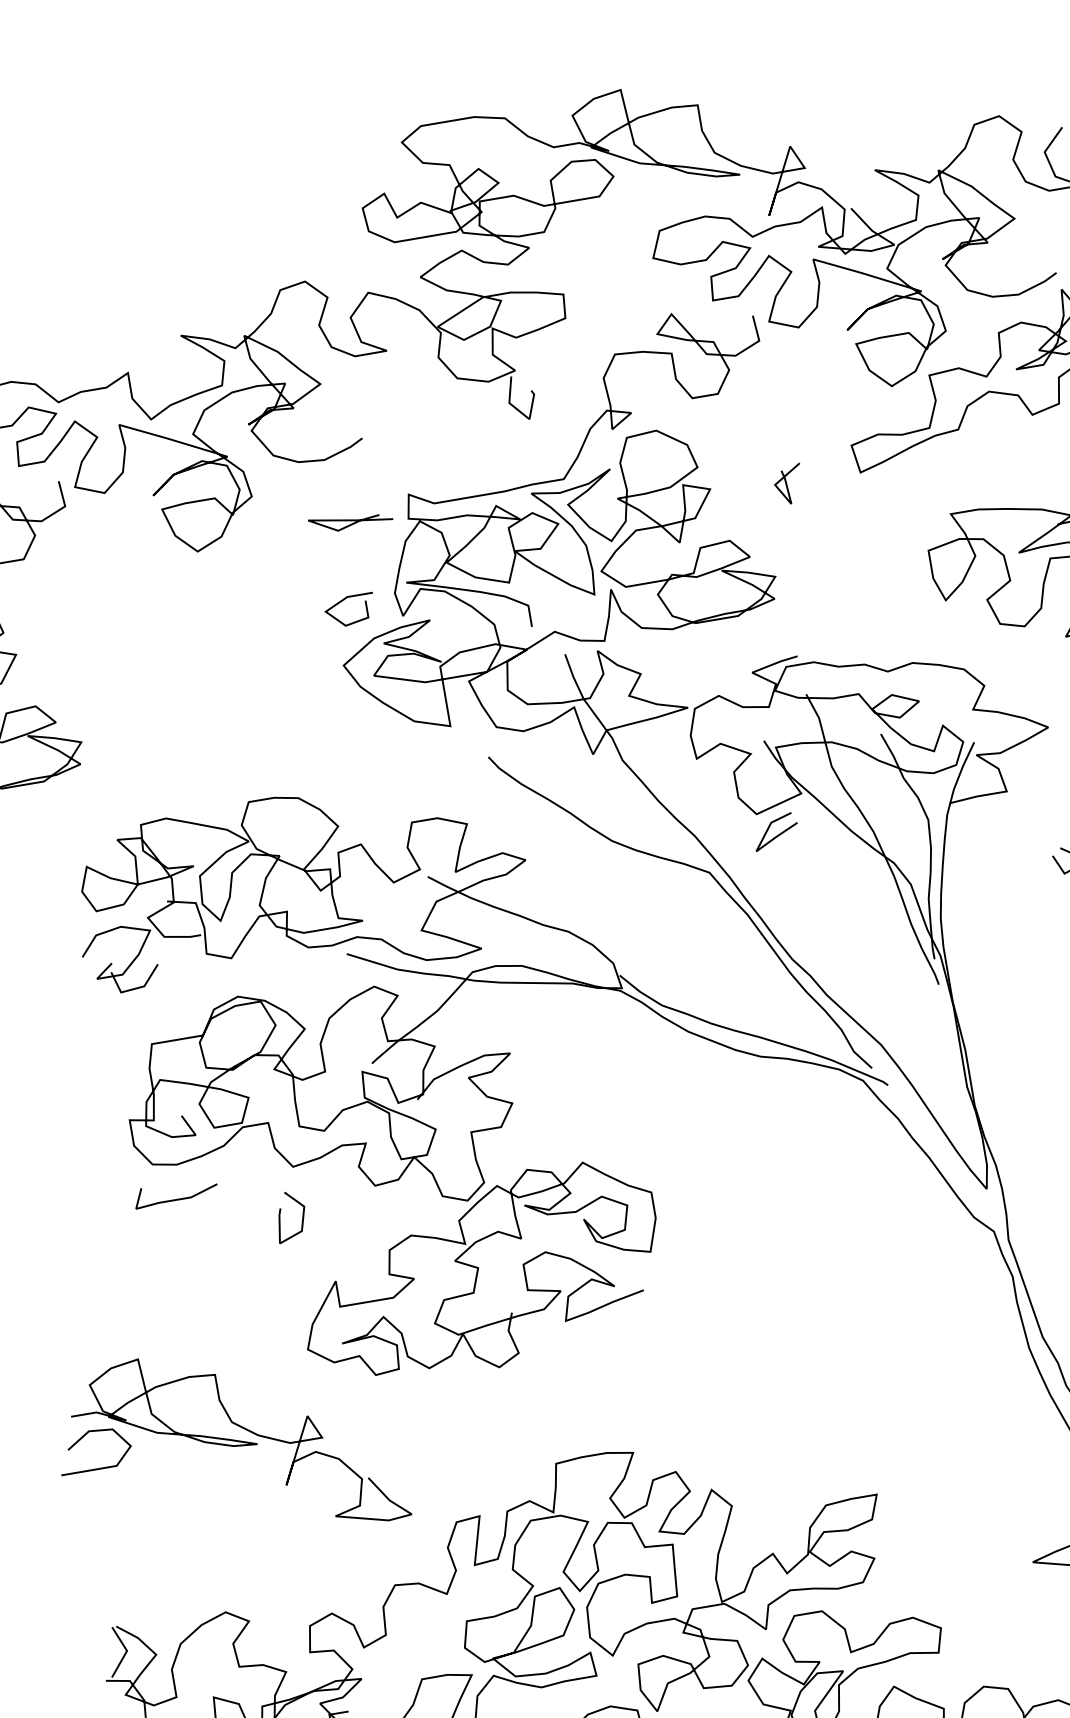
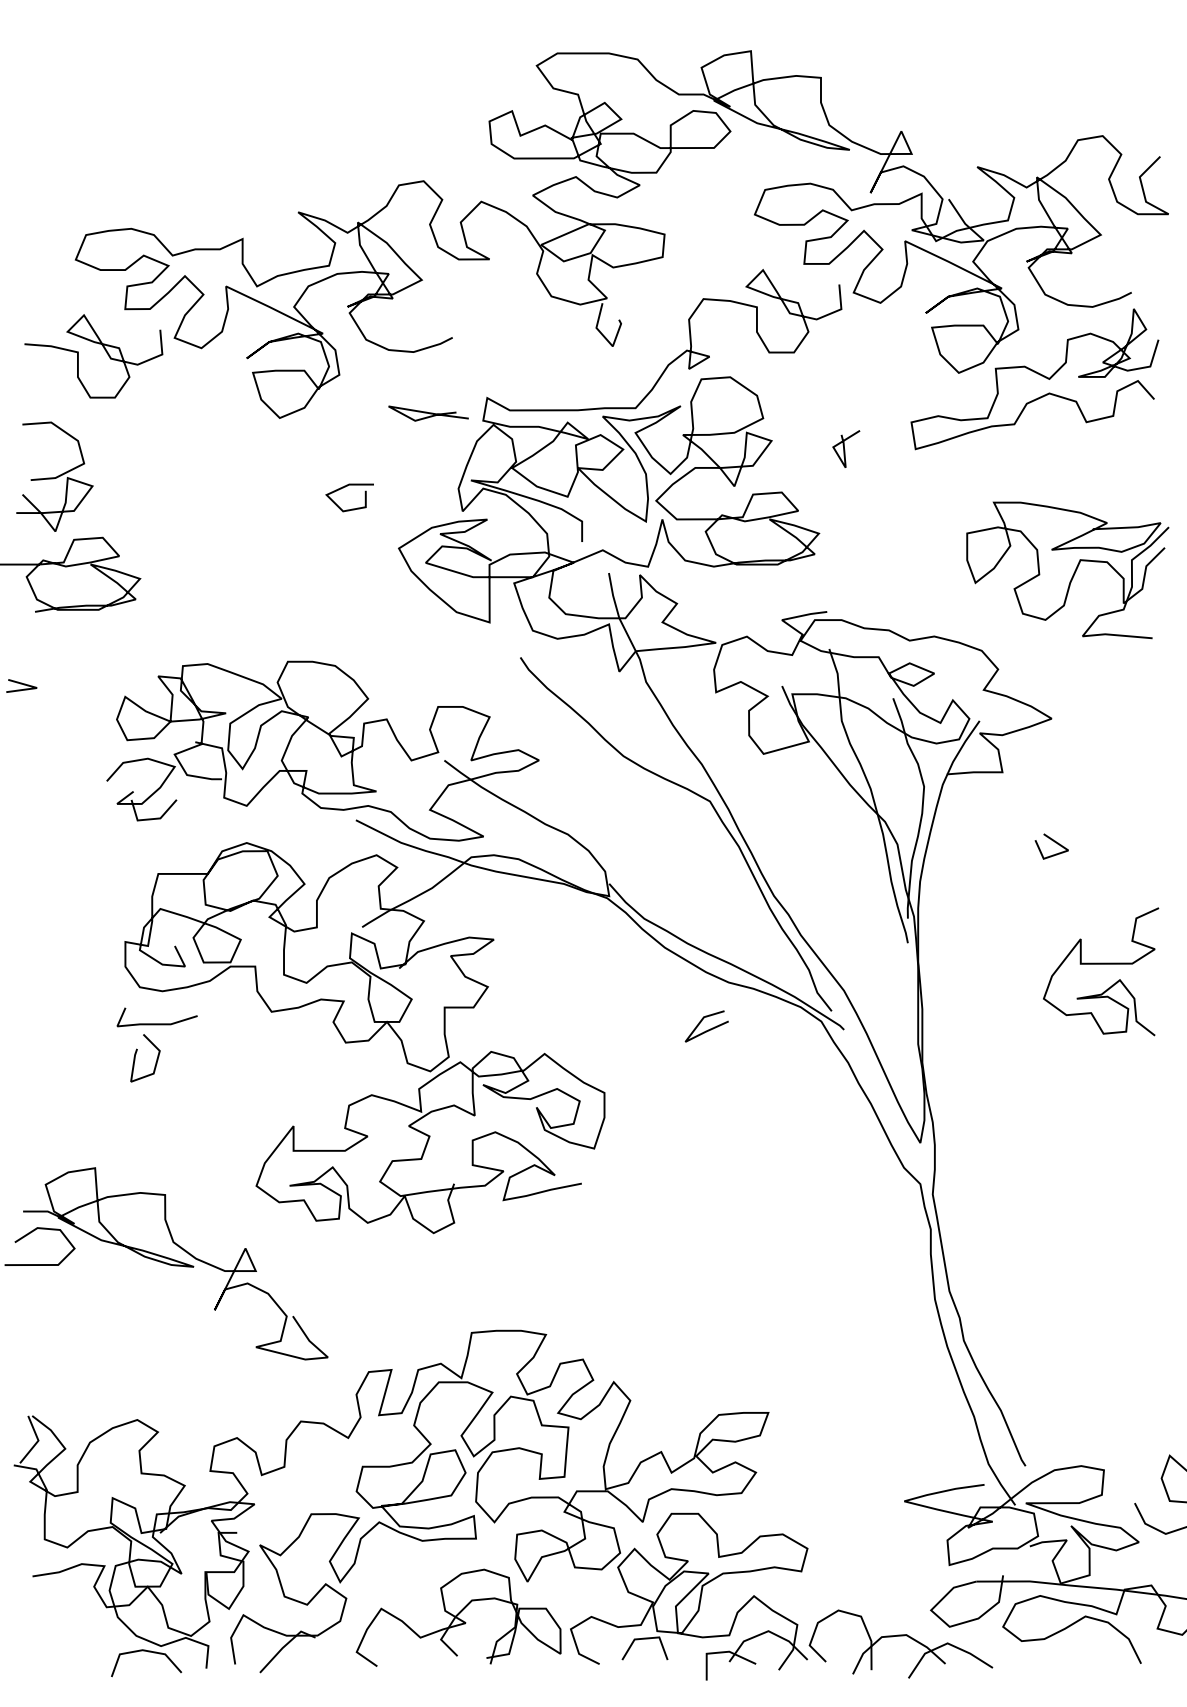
curve: (343, 600) -> (345, 487), moved
line: (778, 834) -> (708, 1029), moved
curve: (280, 1214) -> (136, 1054), moved

